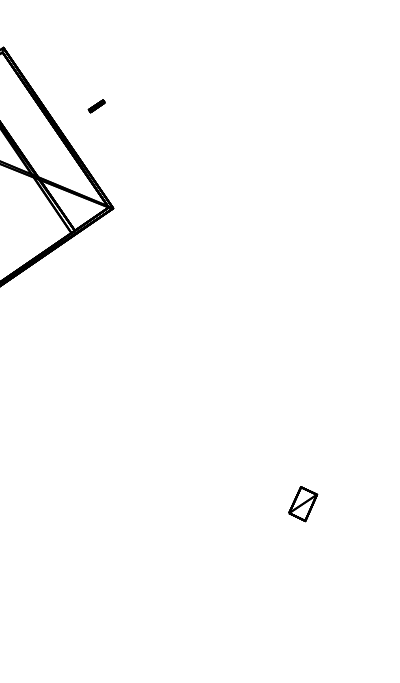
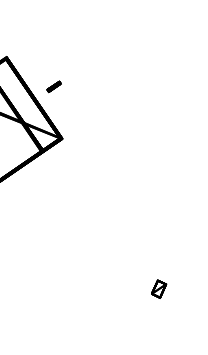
part: (95, 105) -> (53, 86), size x1.67

